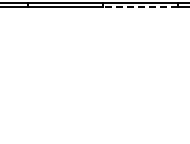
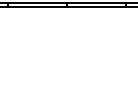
line: (140, 7) -> (96, 6), dashed -> solid

